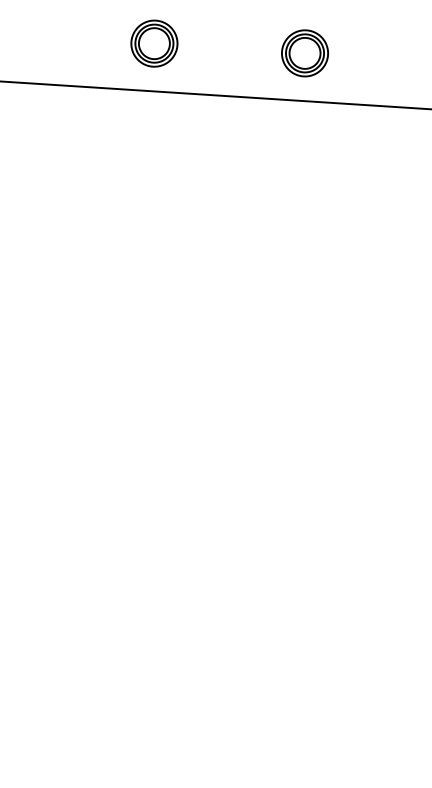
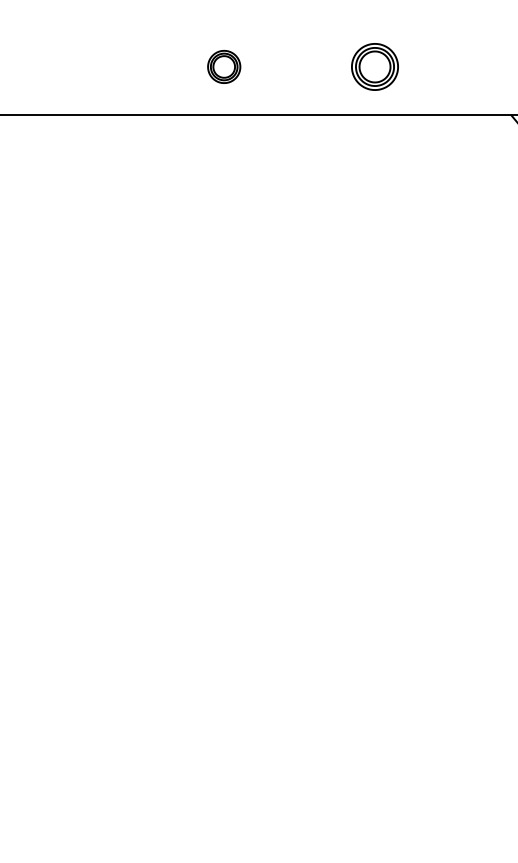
part: (154, 43) -> (224, 66), size x0.7

